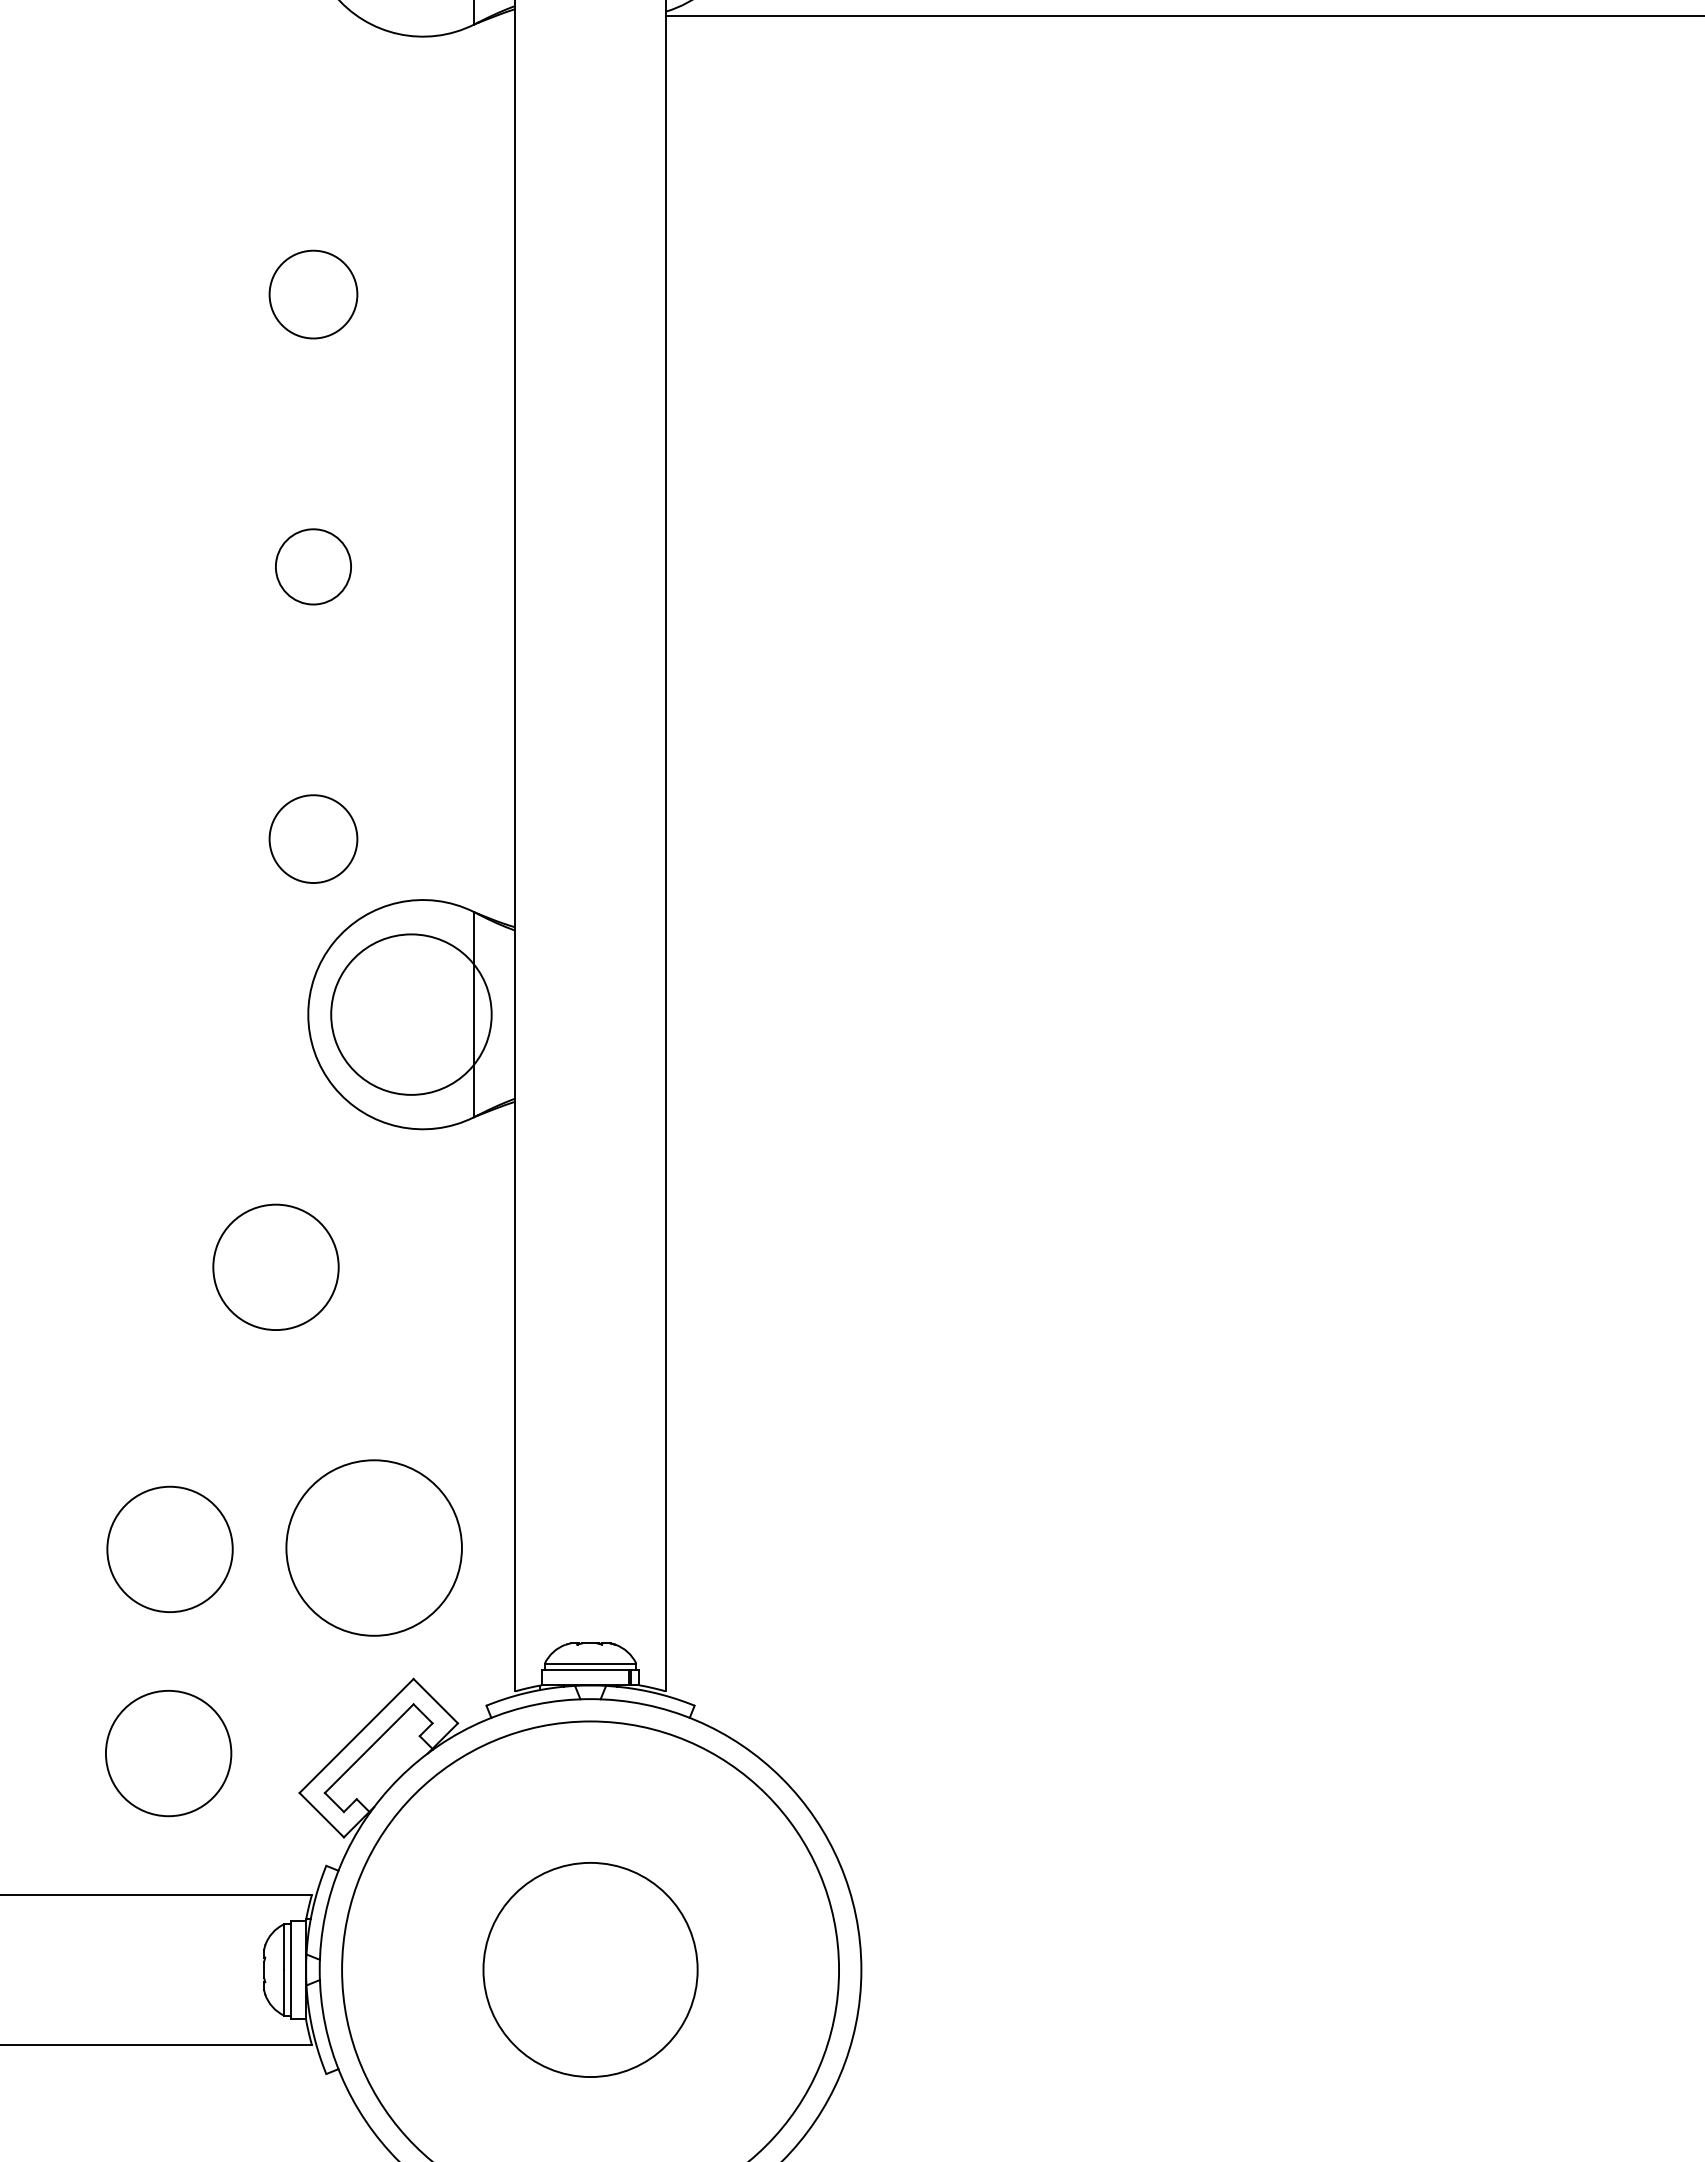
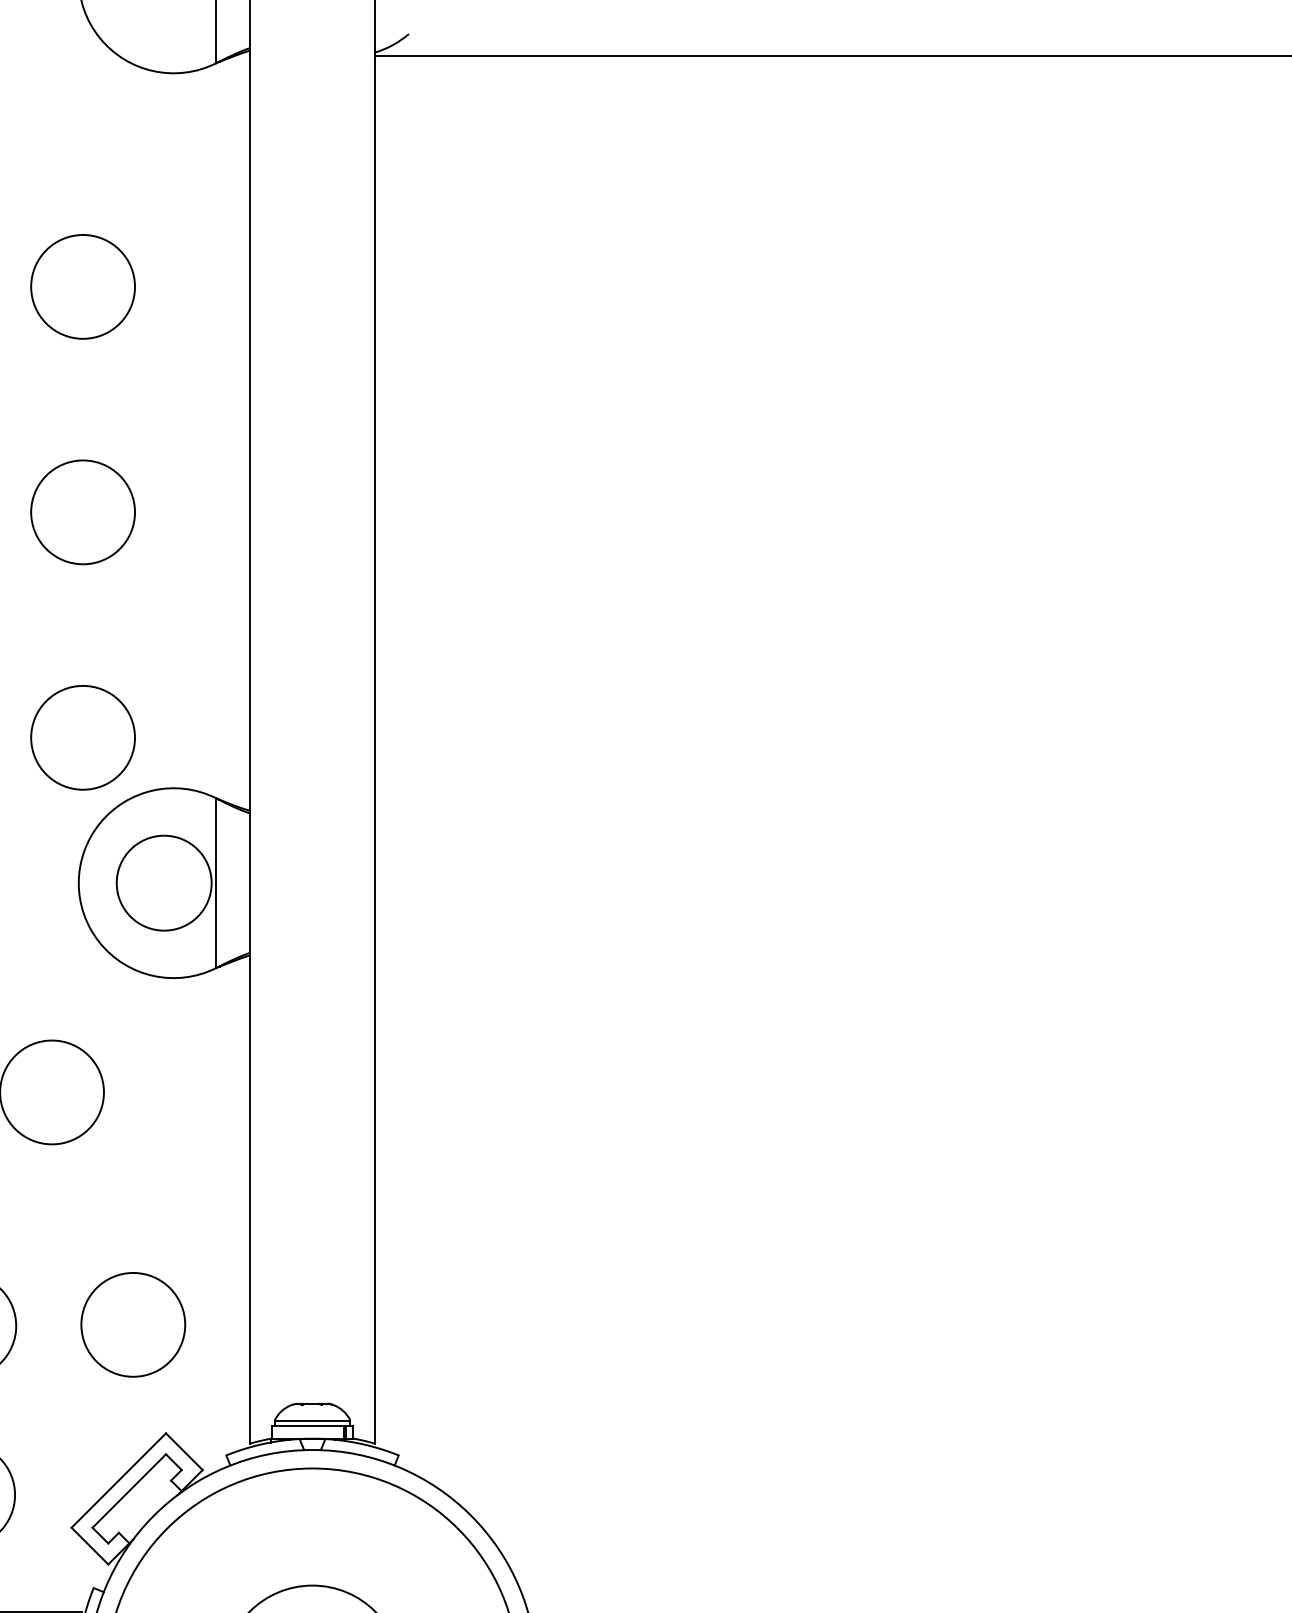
circle: (313, 294) -> (83, 286), size x1.43
circle: (313, 566) -> (83, 512), size x1.67
circle: (313, 838) -> (83, 737), size x1.43
circle: (411, 1014) -> (164, 883), size x0.71
circle: (373, 1547) -> (132, 1324), size x0.71

